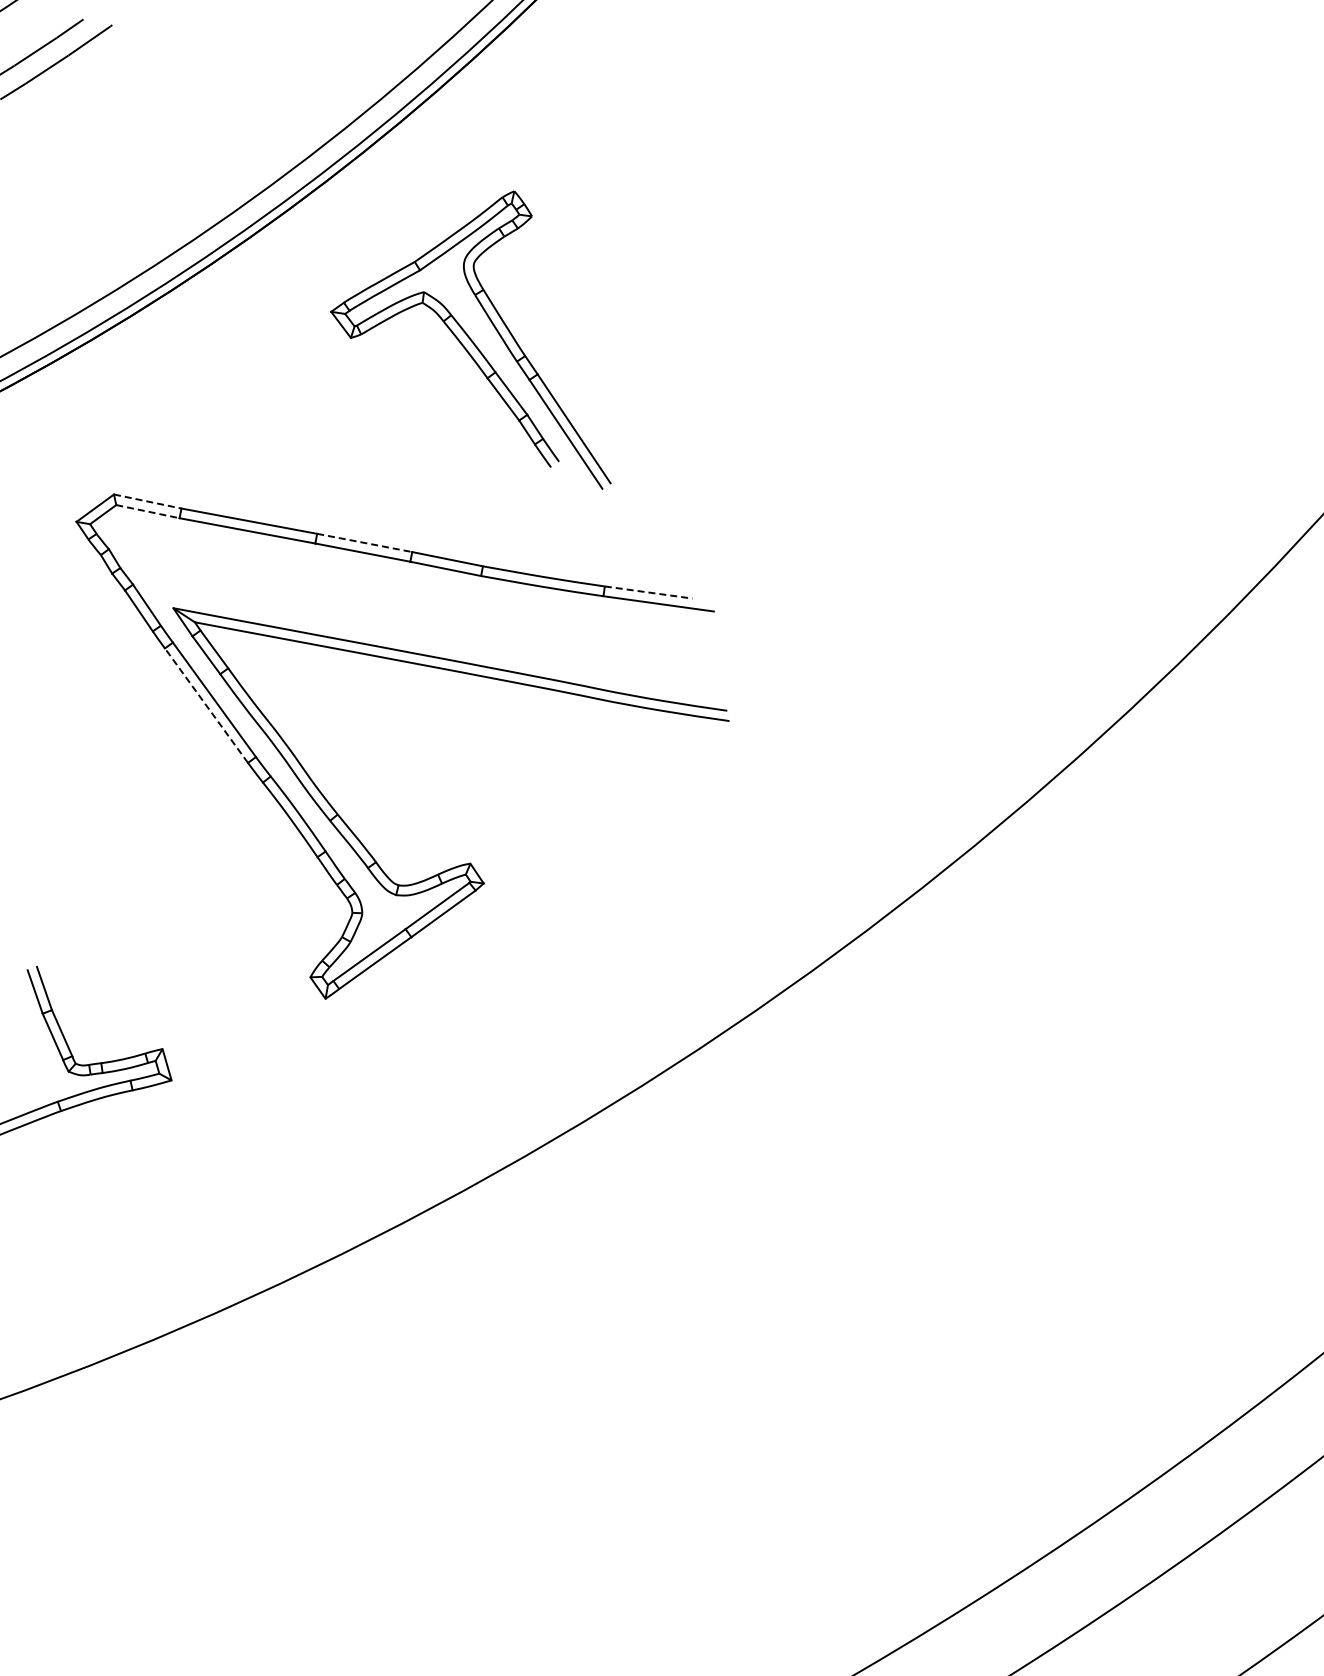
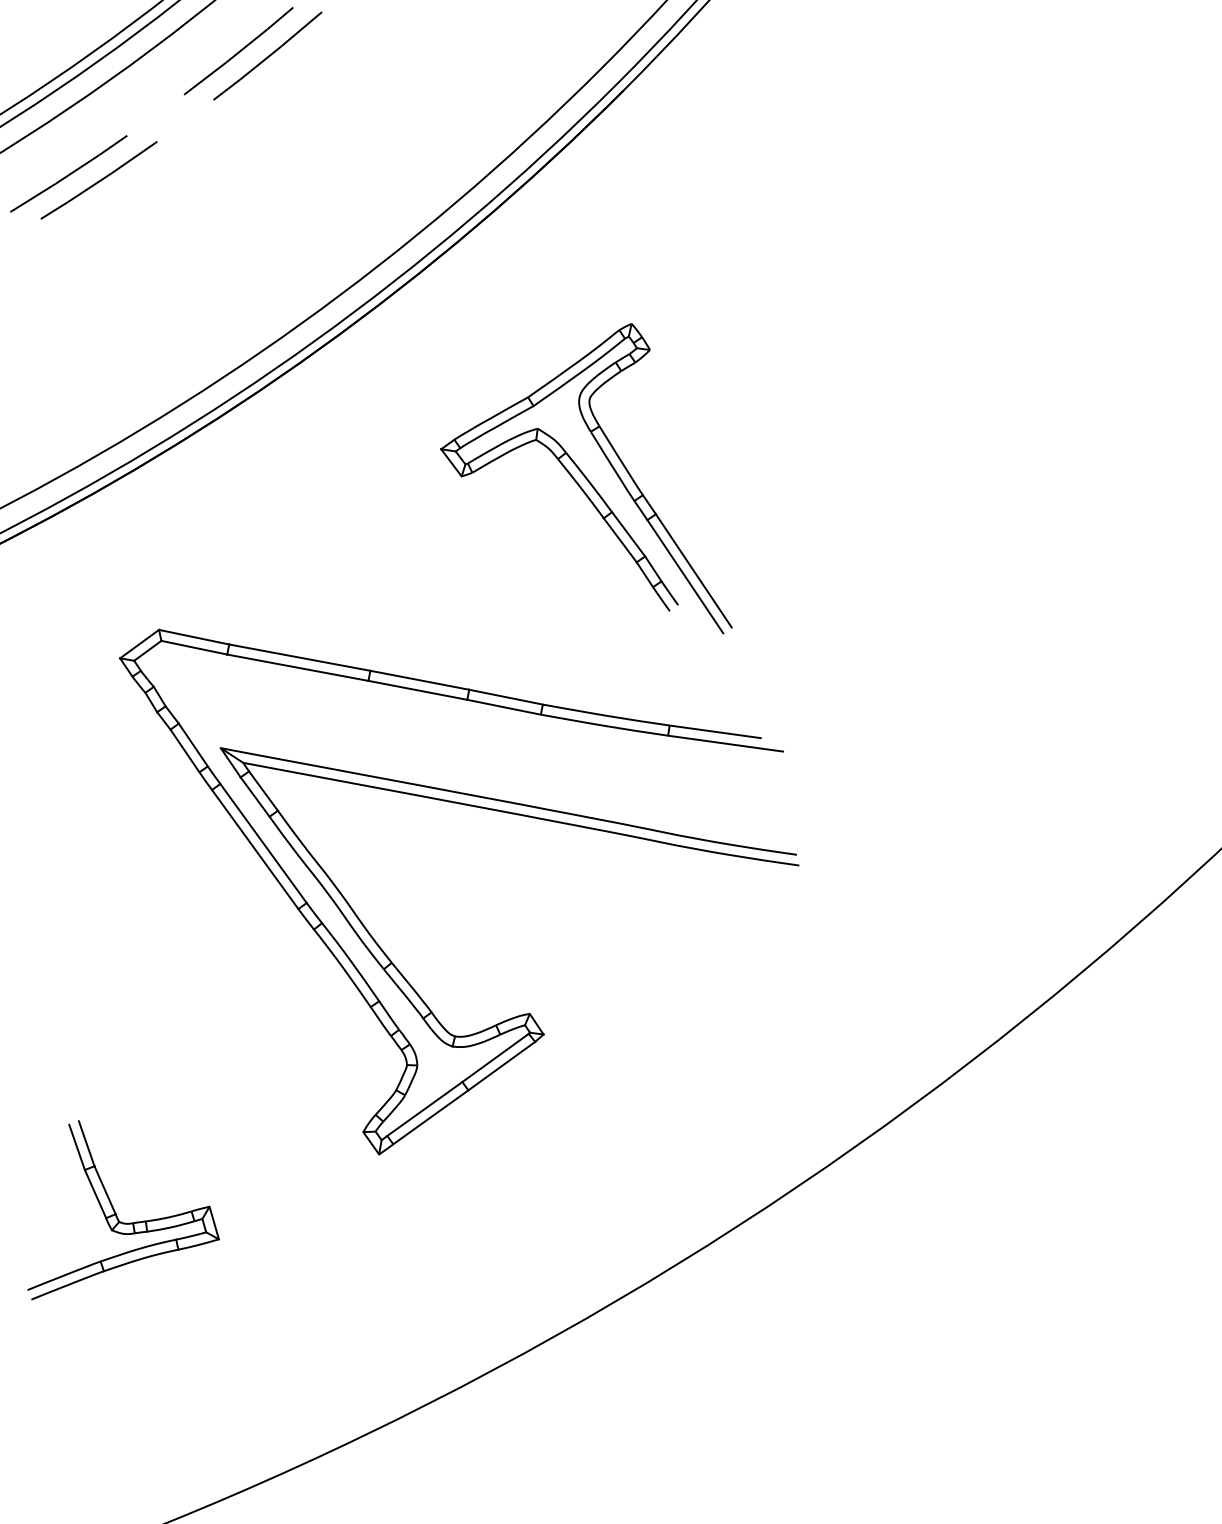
part: (470, 339) -> (586, 478), moved
line: (148, 501) -> (194, 637), dashed -> solid
line: (148, 511) -> (194, 647), dashed -> solid
line: (365, 543) -> (420, 680), dashed -> solid
line: (649, 592) -> (716, 731), dashed -> solid
line: (206, 705) -> (255, 849), dashed -> solid

